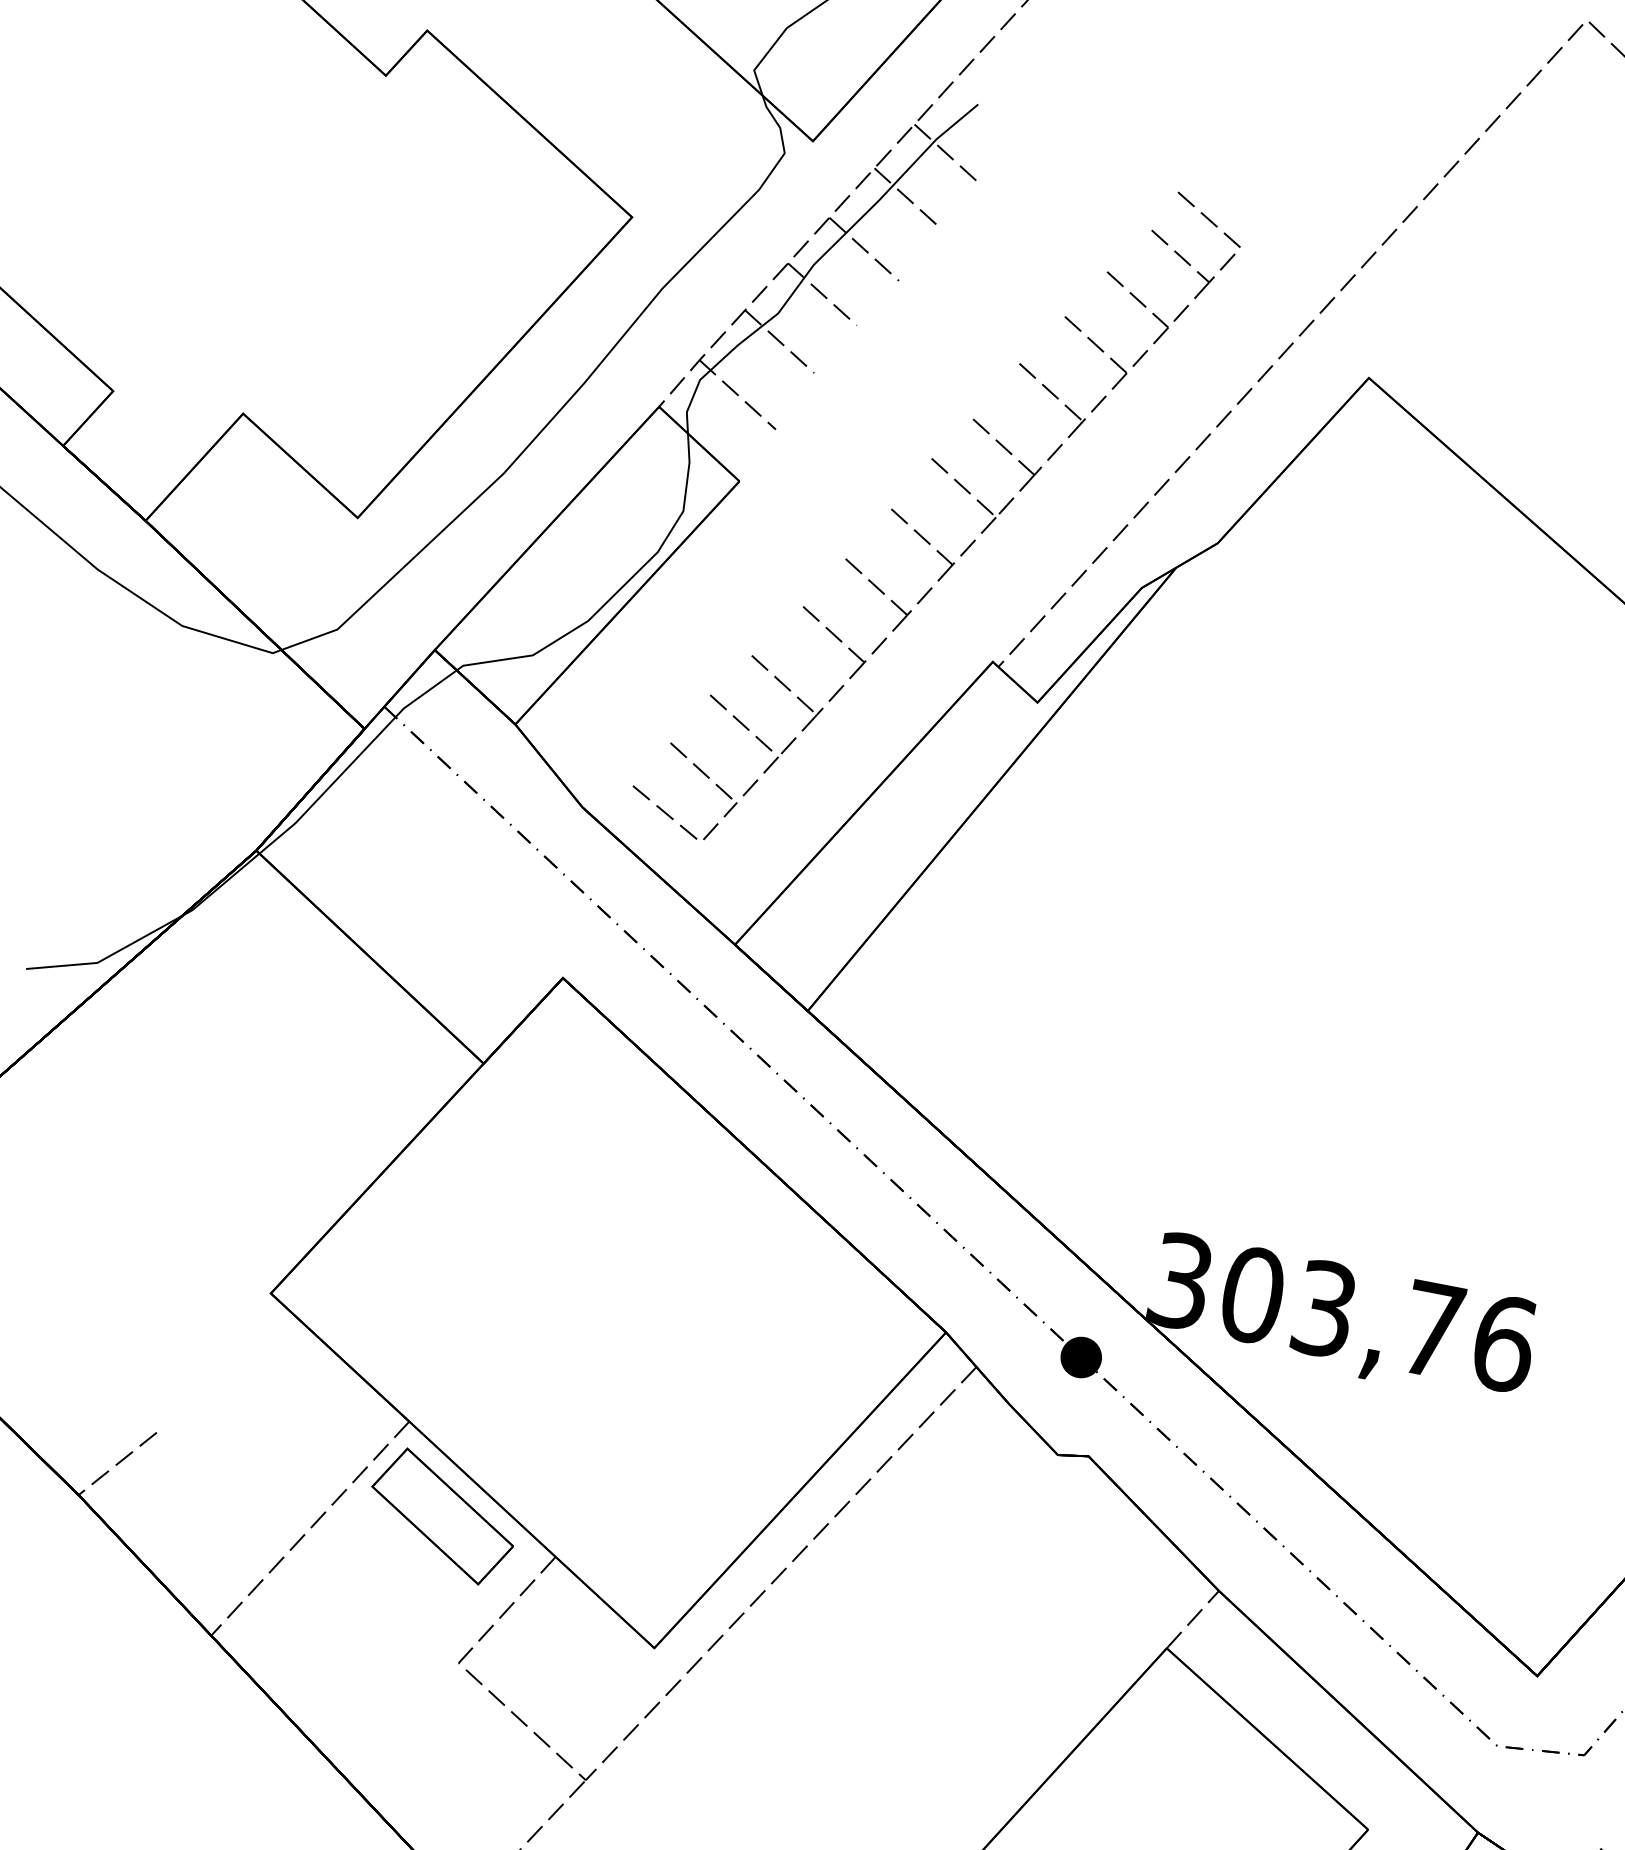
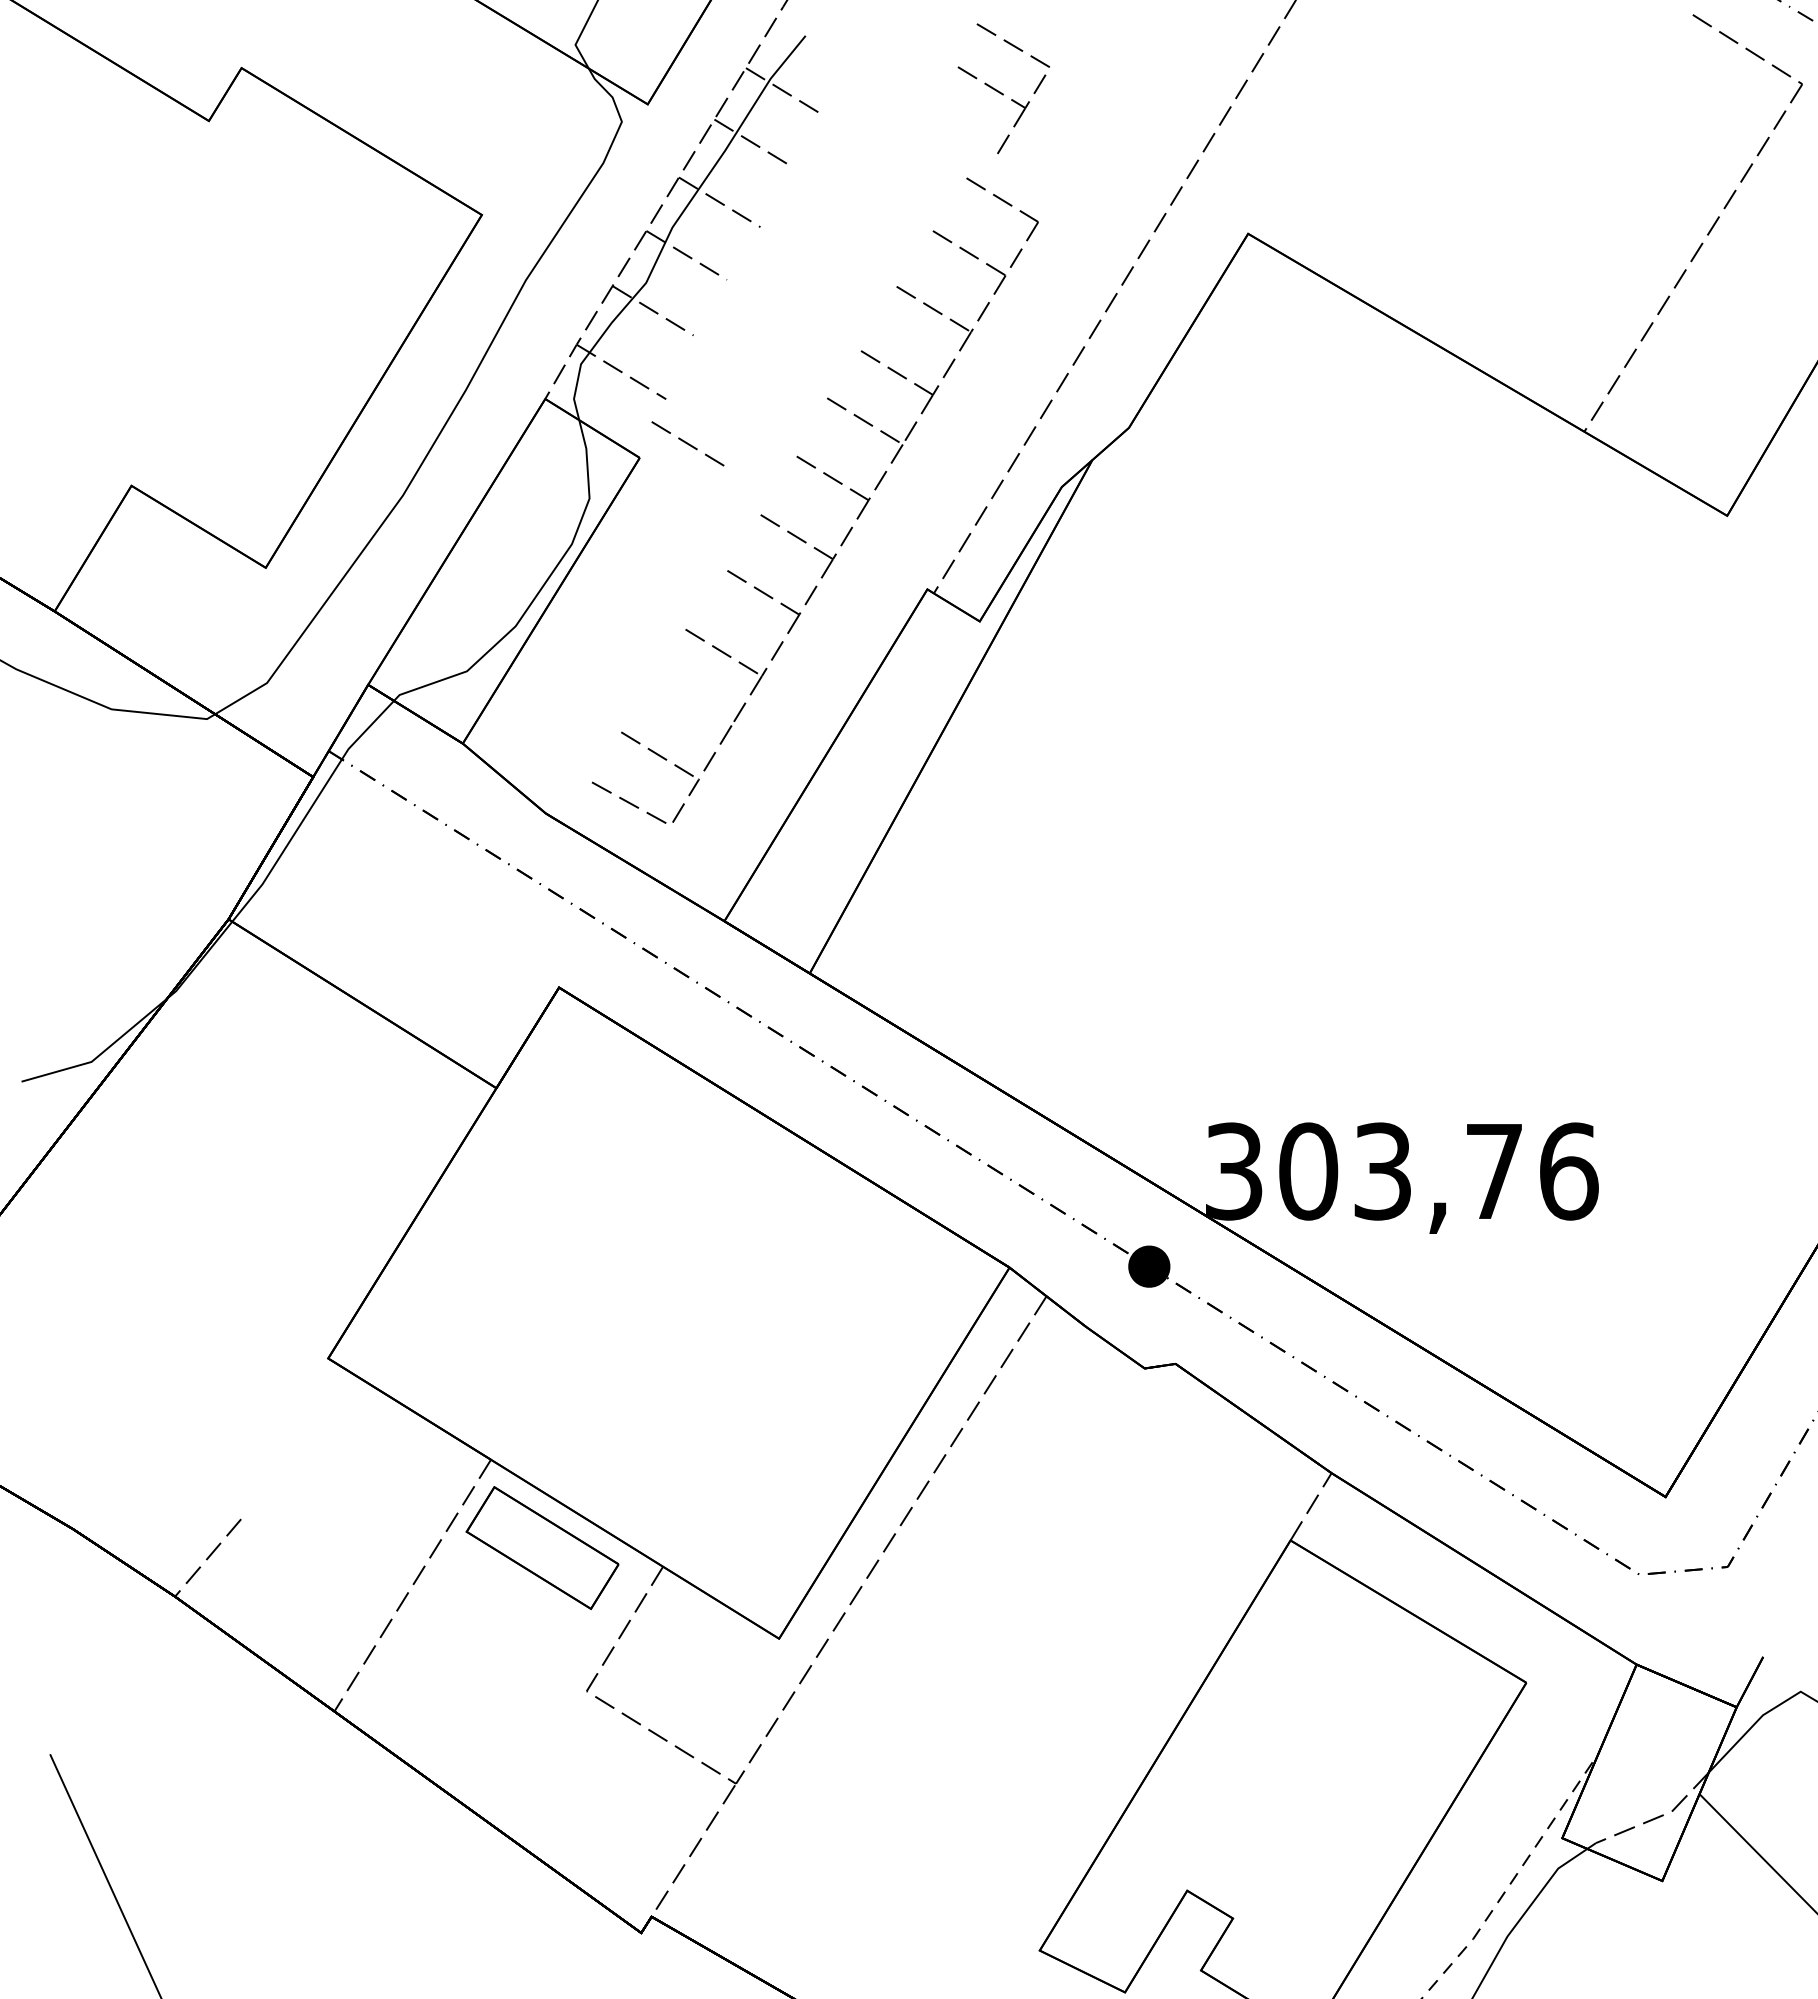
part: (1191, 259) -> (1003, 88), moved
line: (740, 722) -> (687, 443), moved

